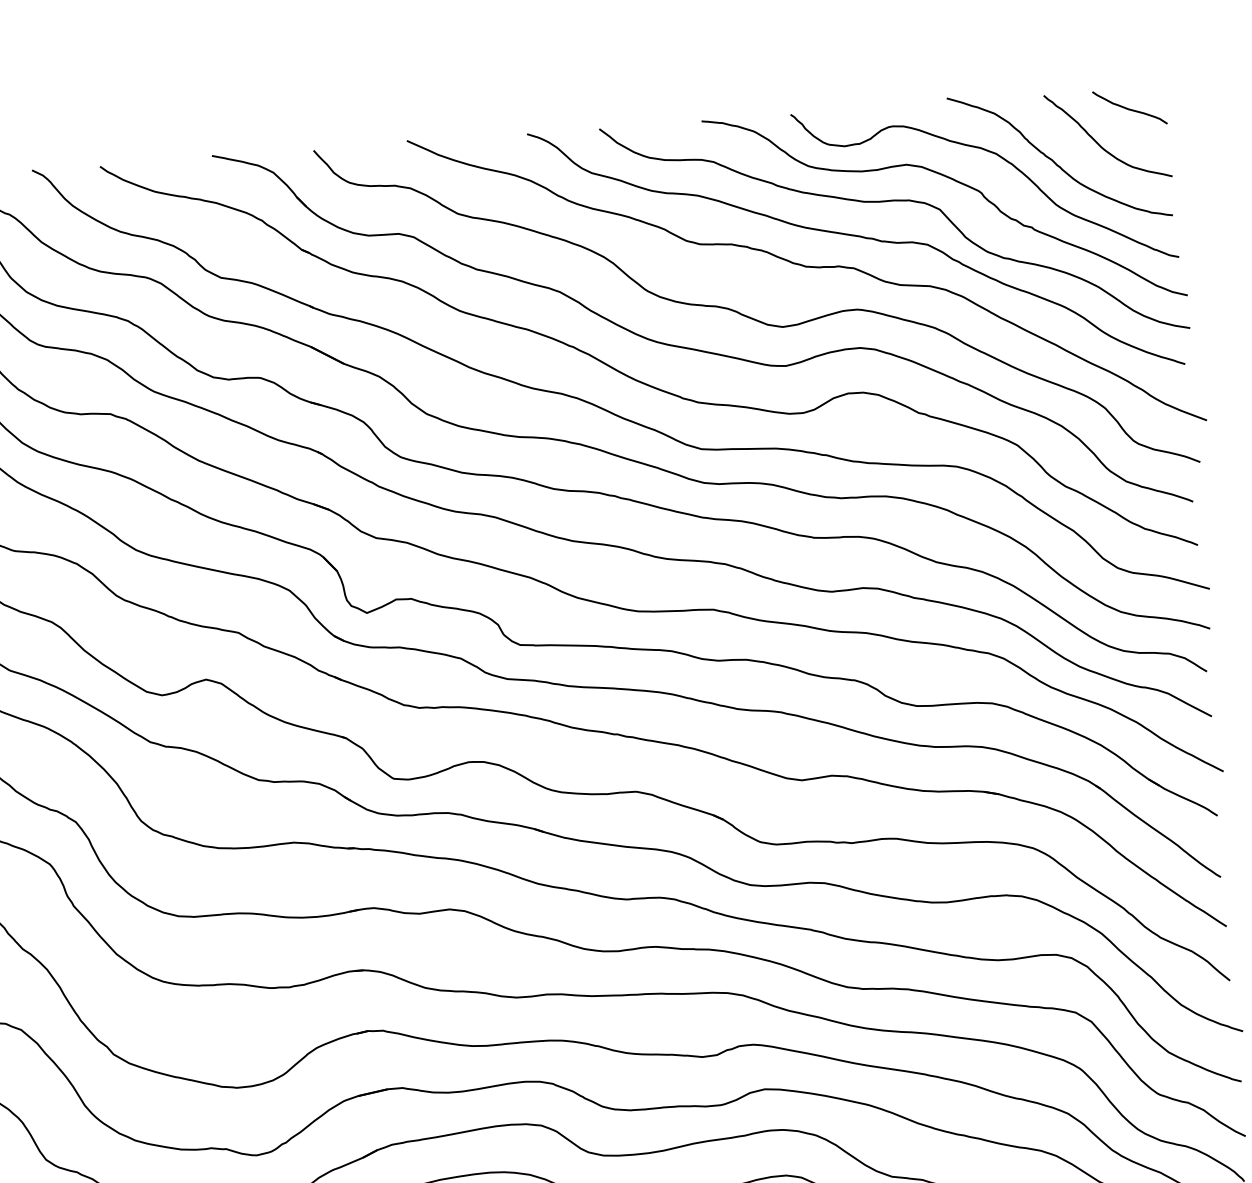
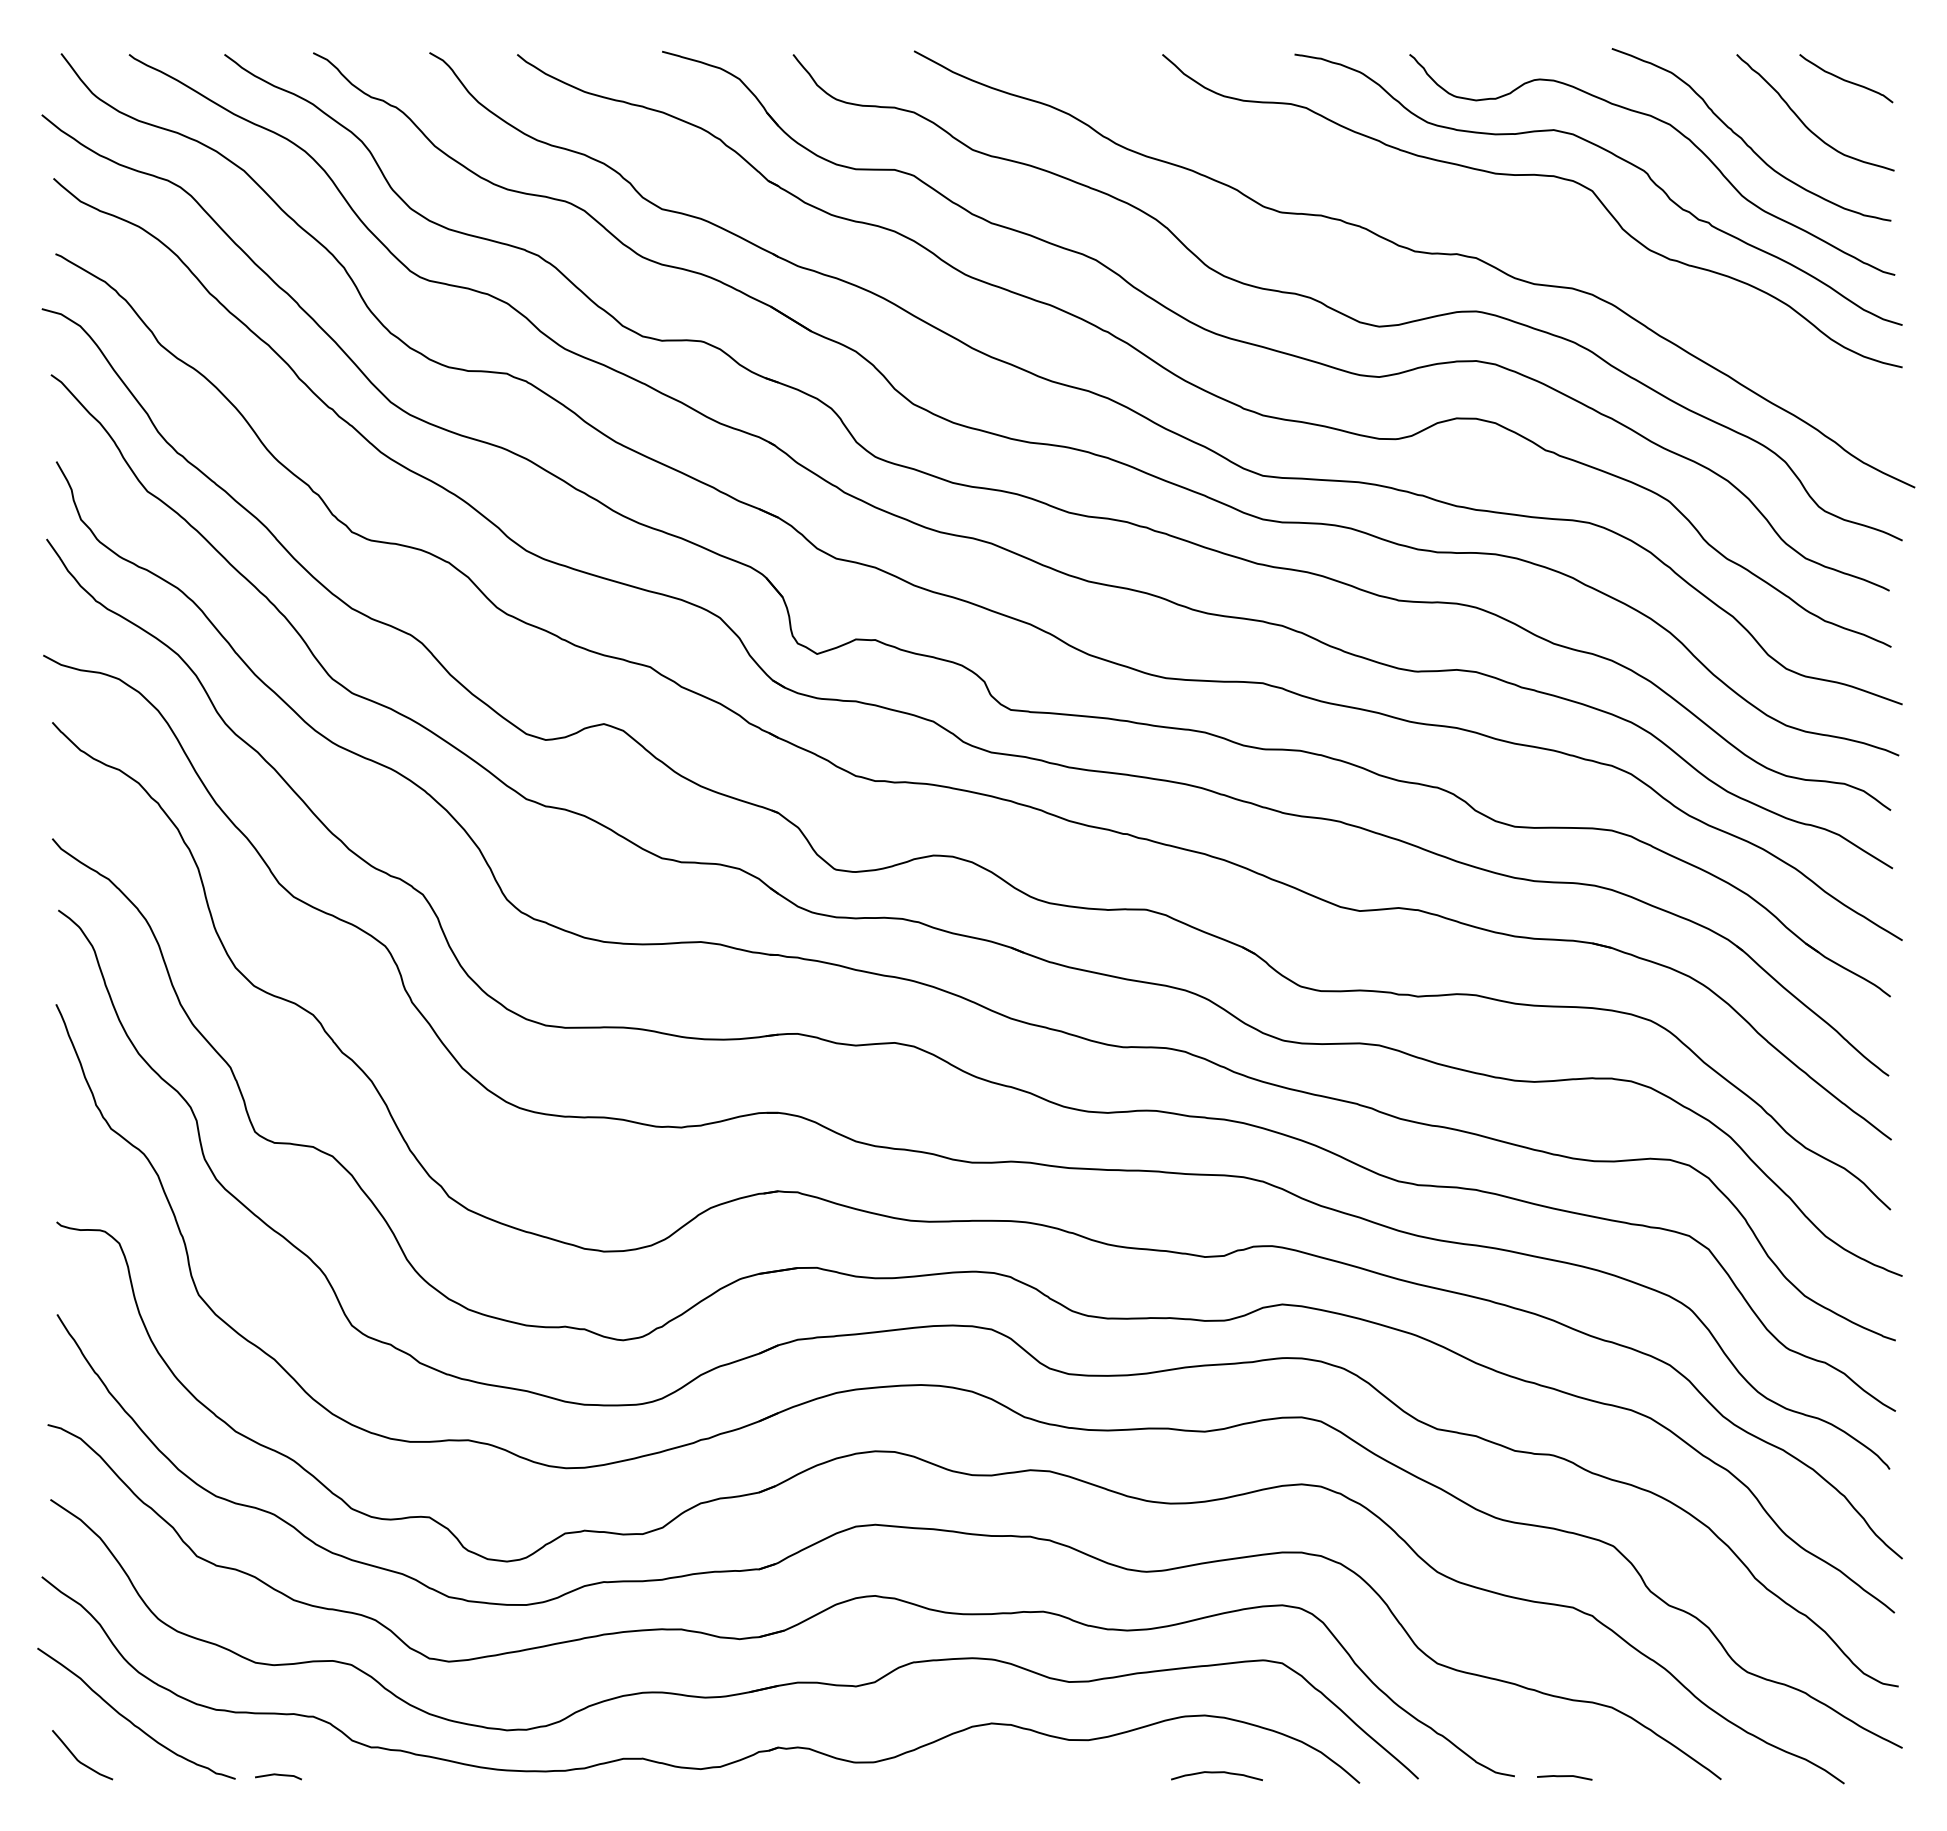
curve: (858, 237) -> (1484, 218), removed

